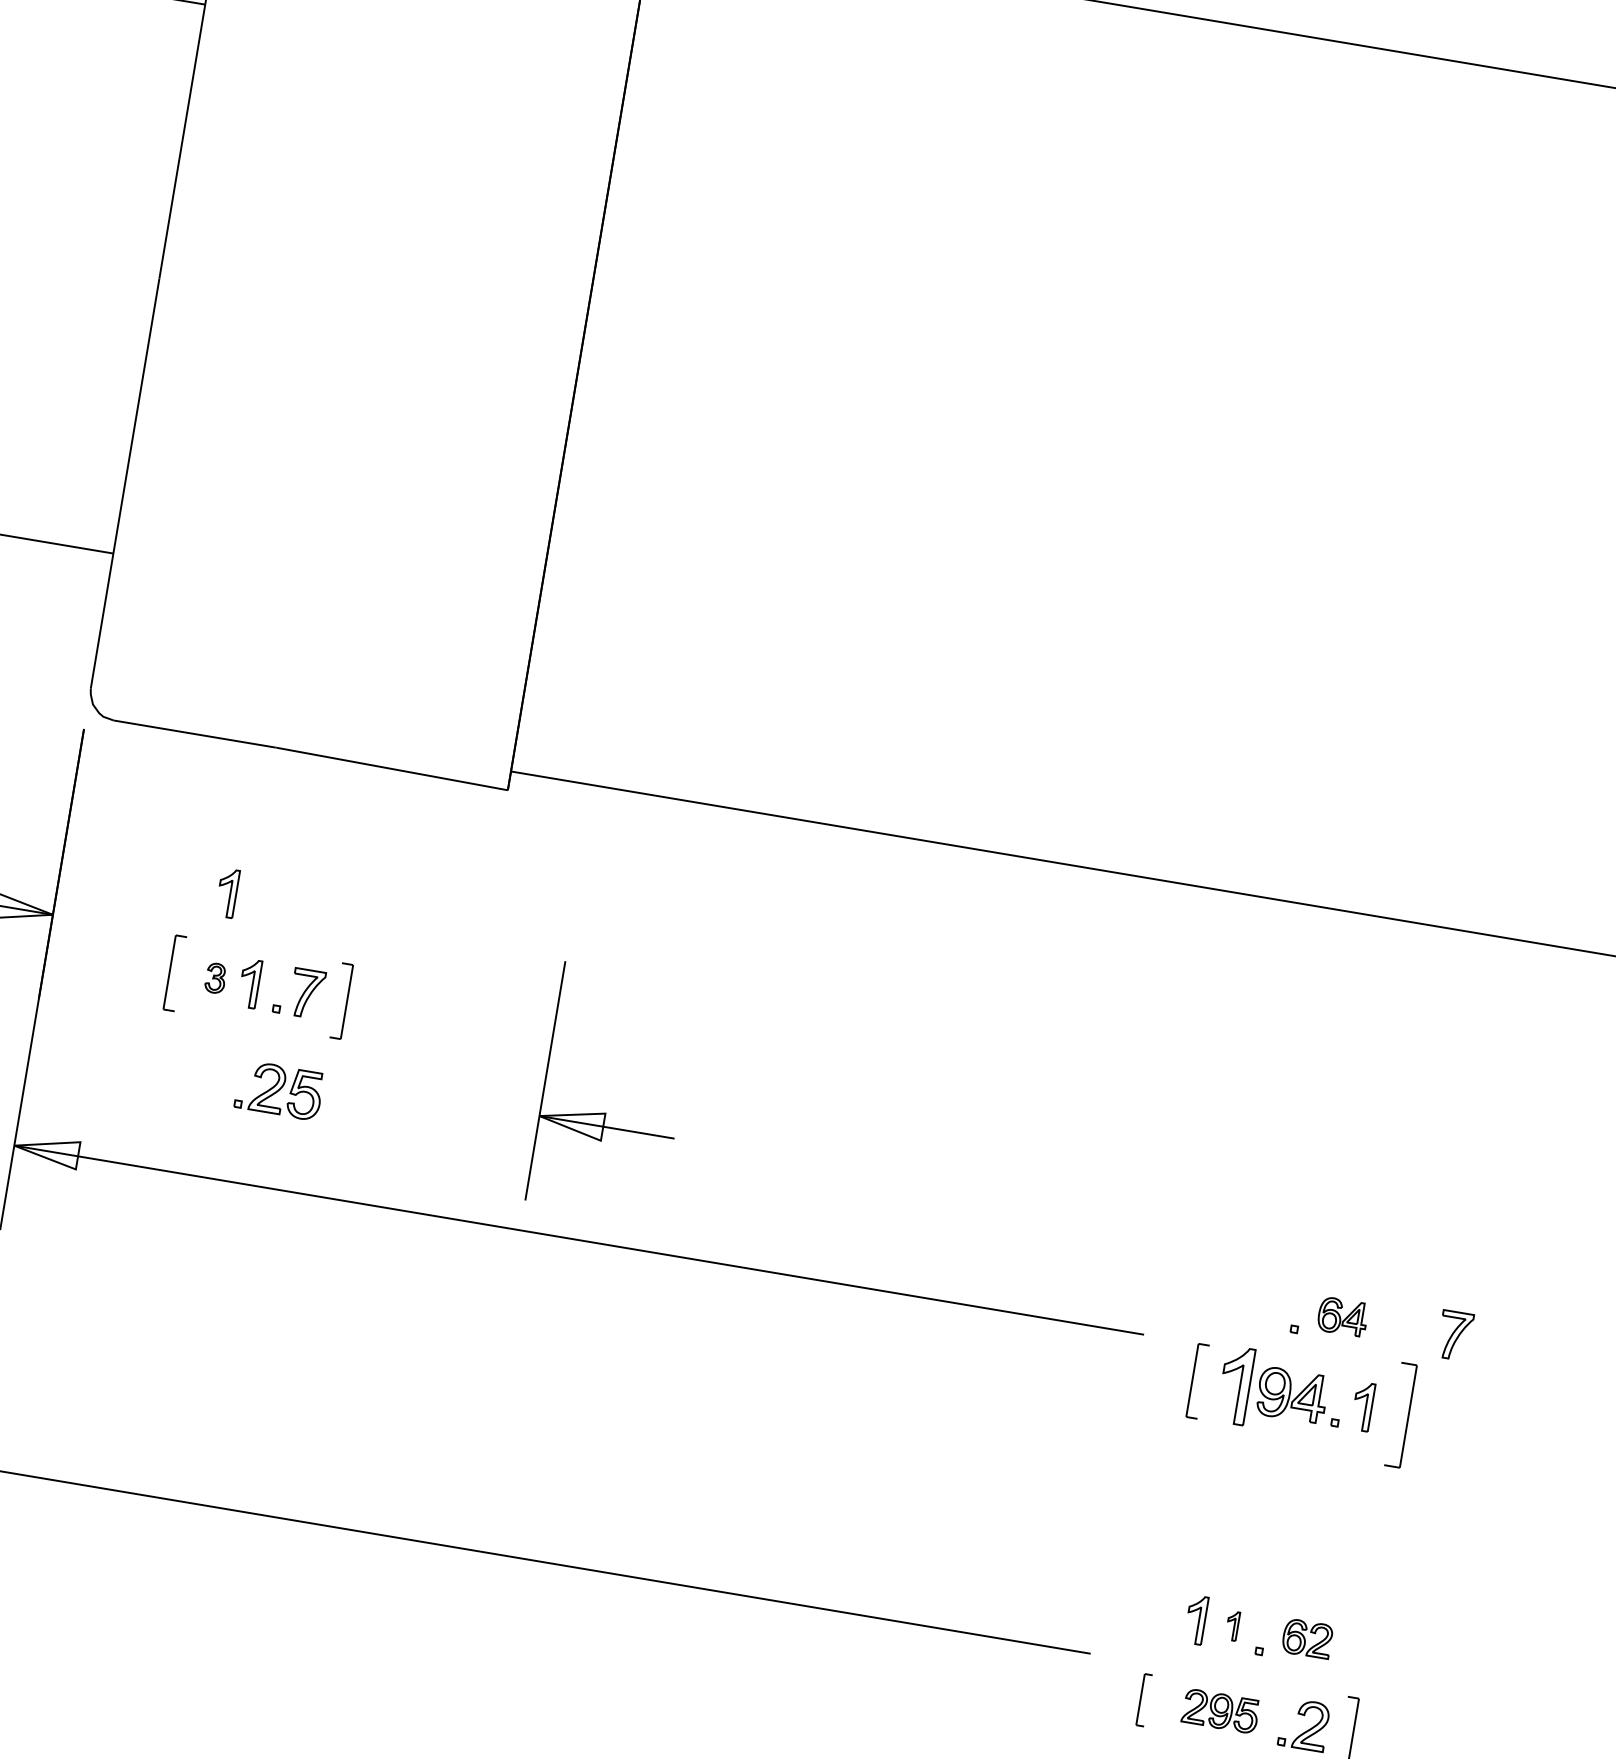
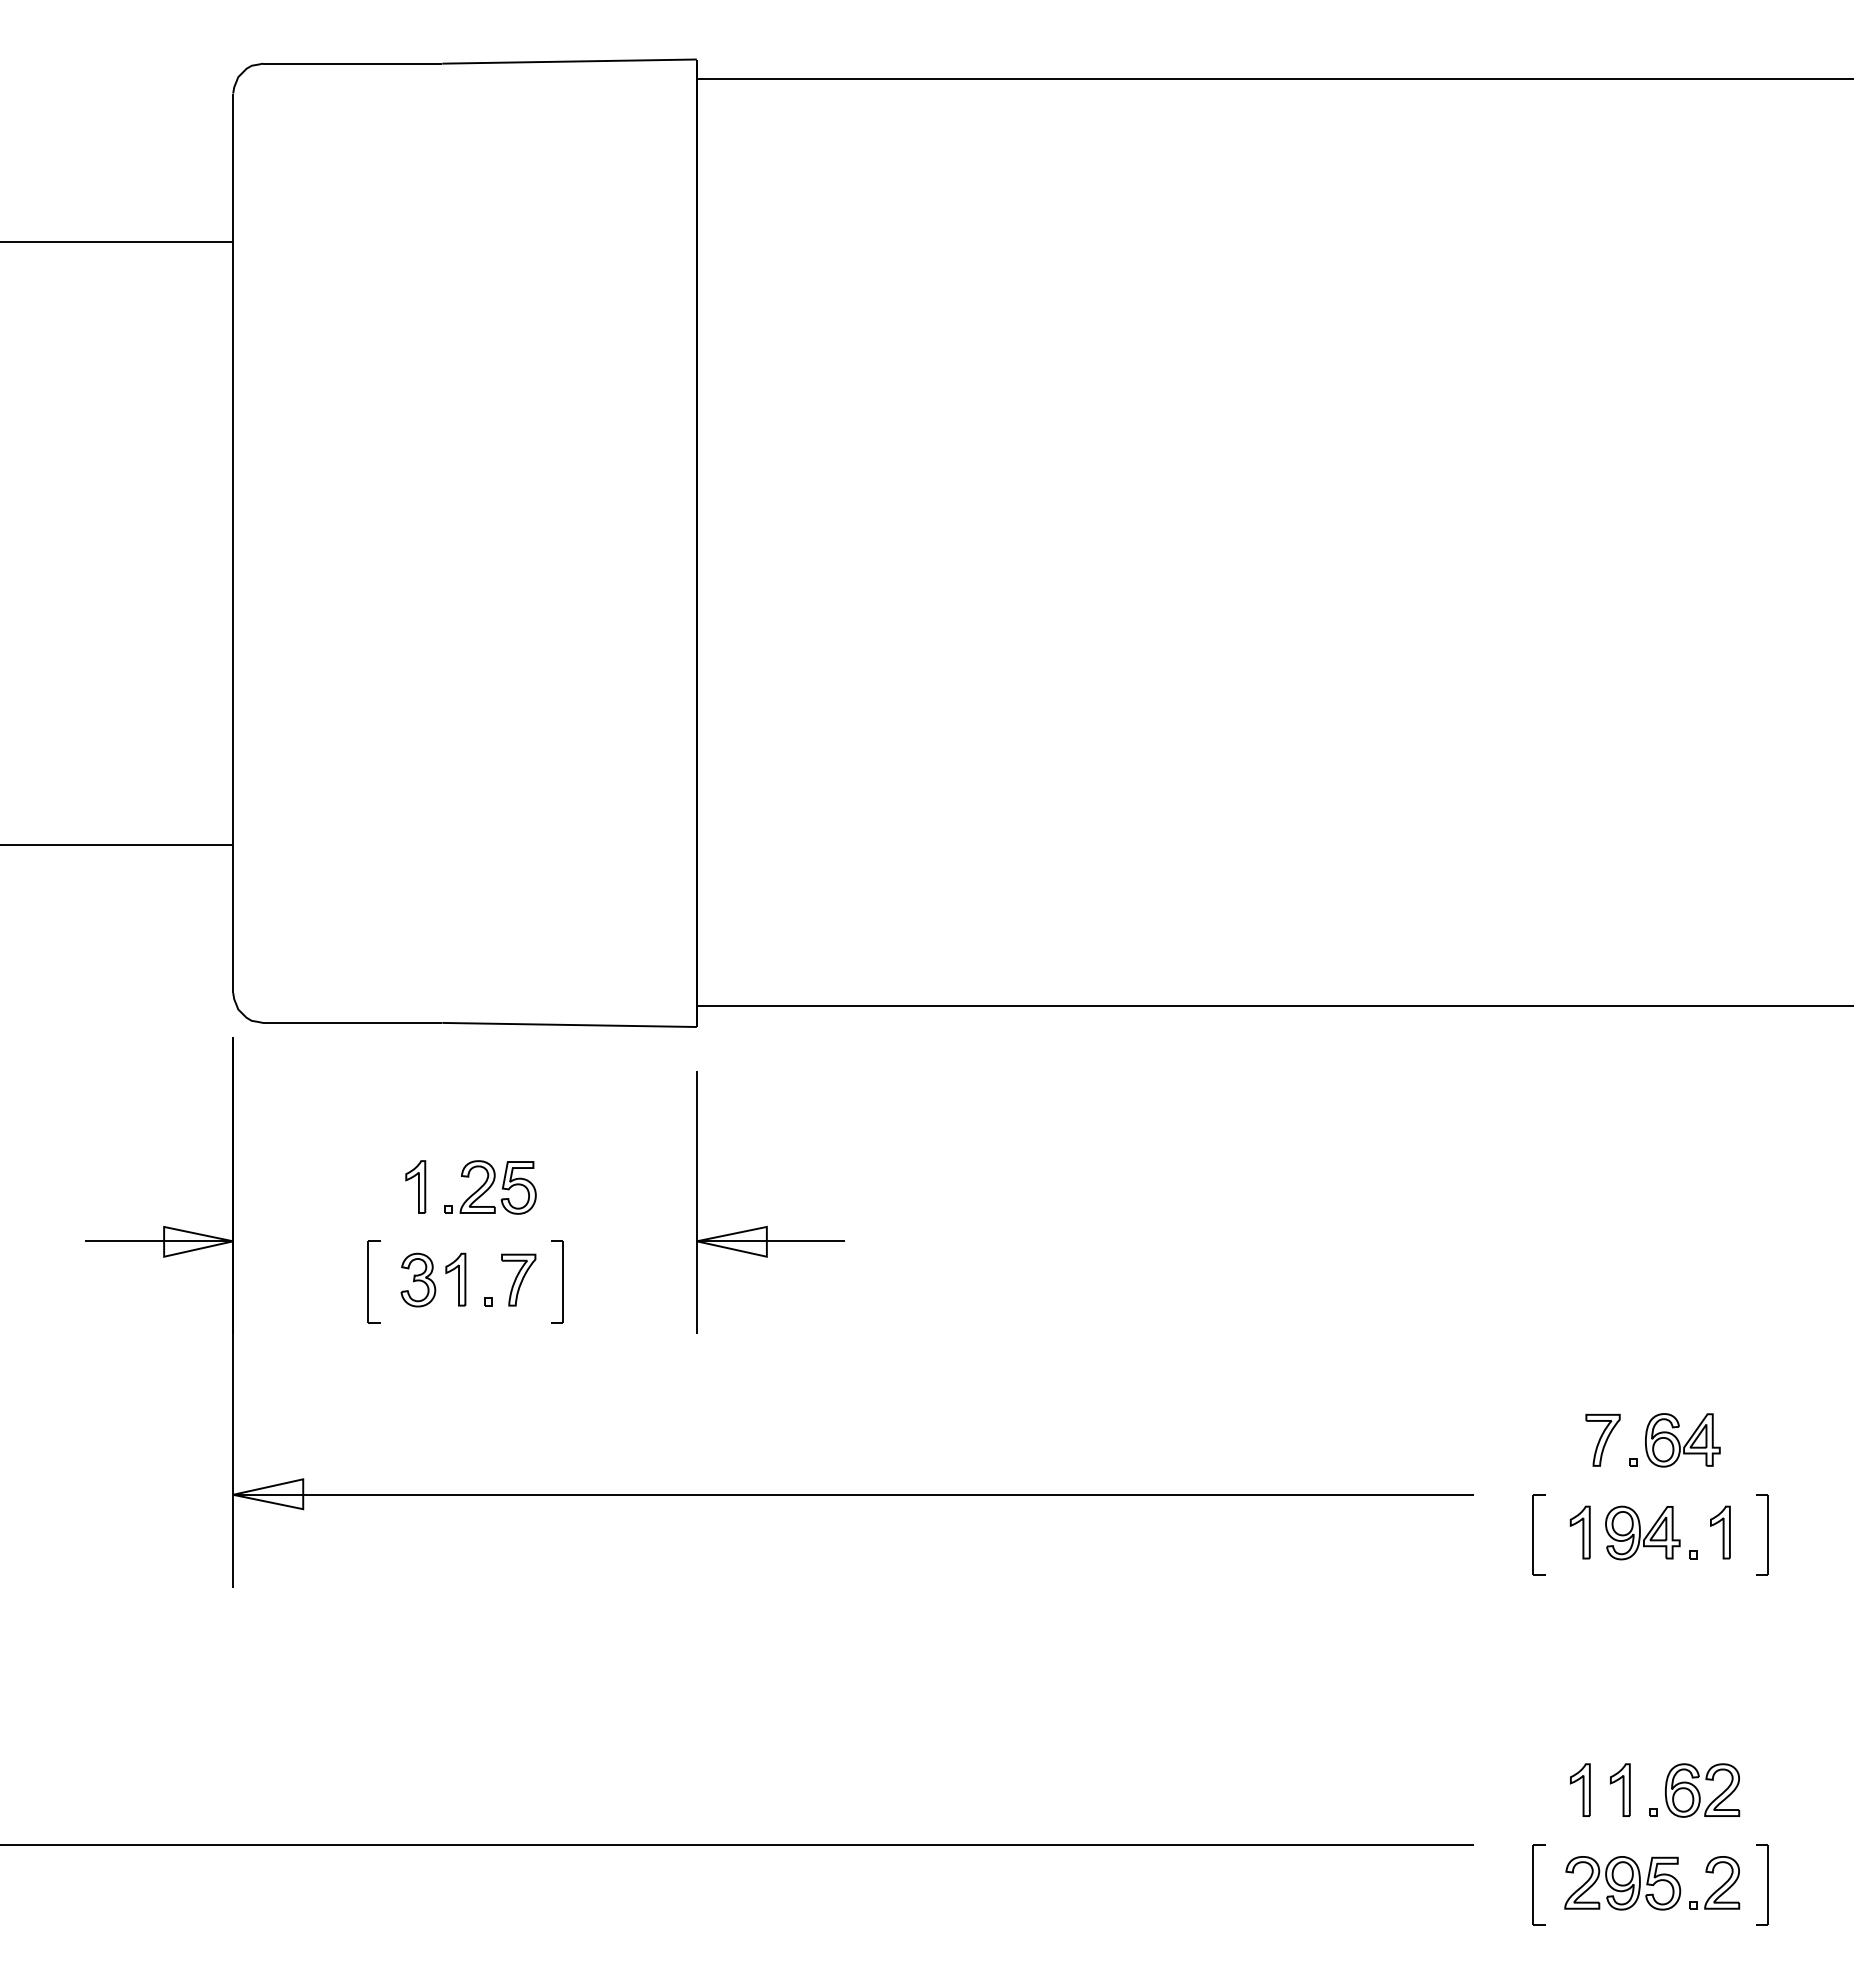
part: (215, 977) -> (418, 1279), size x1.67
part: (279, 1090) -> (490, 1187), moved
part: (606, 1112) -> (767, 1225), moved
part: (1342, 1317) -> (1682, 1440), size x1.43
part: (1454, 1335) -> (1602, 1440), moved
part: (1234, 1385) -> (1579, 1532), size x0.62
part: (1401, 1414) -> (1762, 1534), size x0.71
part: (1232, 1625) -> (1620, 1789), size x1.67
part: (1307, 1638) -> (1702, 1790), size x1.43
part: (1143, 1699) -> (1538, 1884), size x1.43
part: (1220, 1711) -> (1622, 1883), size x1.43

